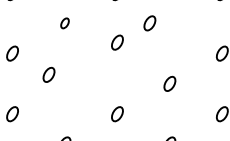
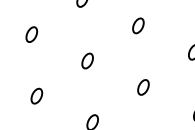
part: (64, 23) -> (31, 34), size x1.43
part: (149, 23) -> (138, 26), moved
part: (117, 42) -> (87, 60), moved
part: (48, 74) -> (36, 95), moved

